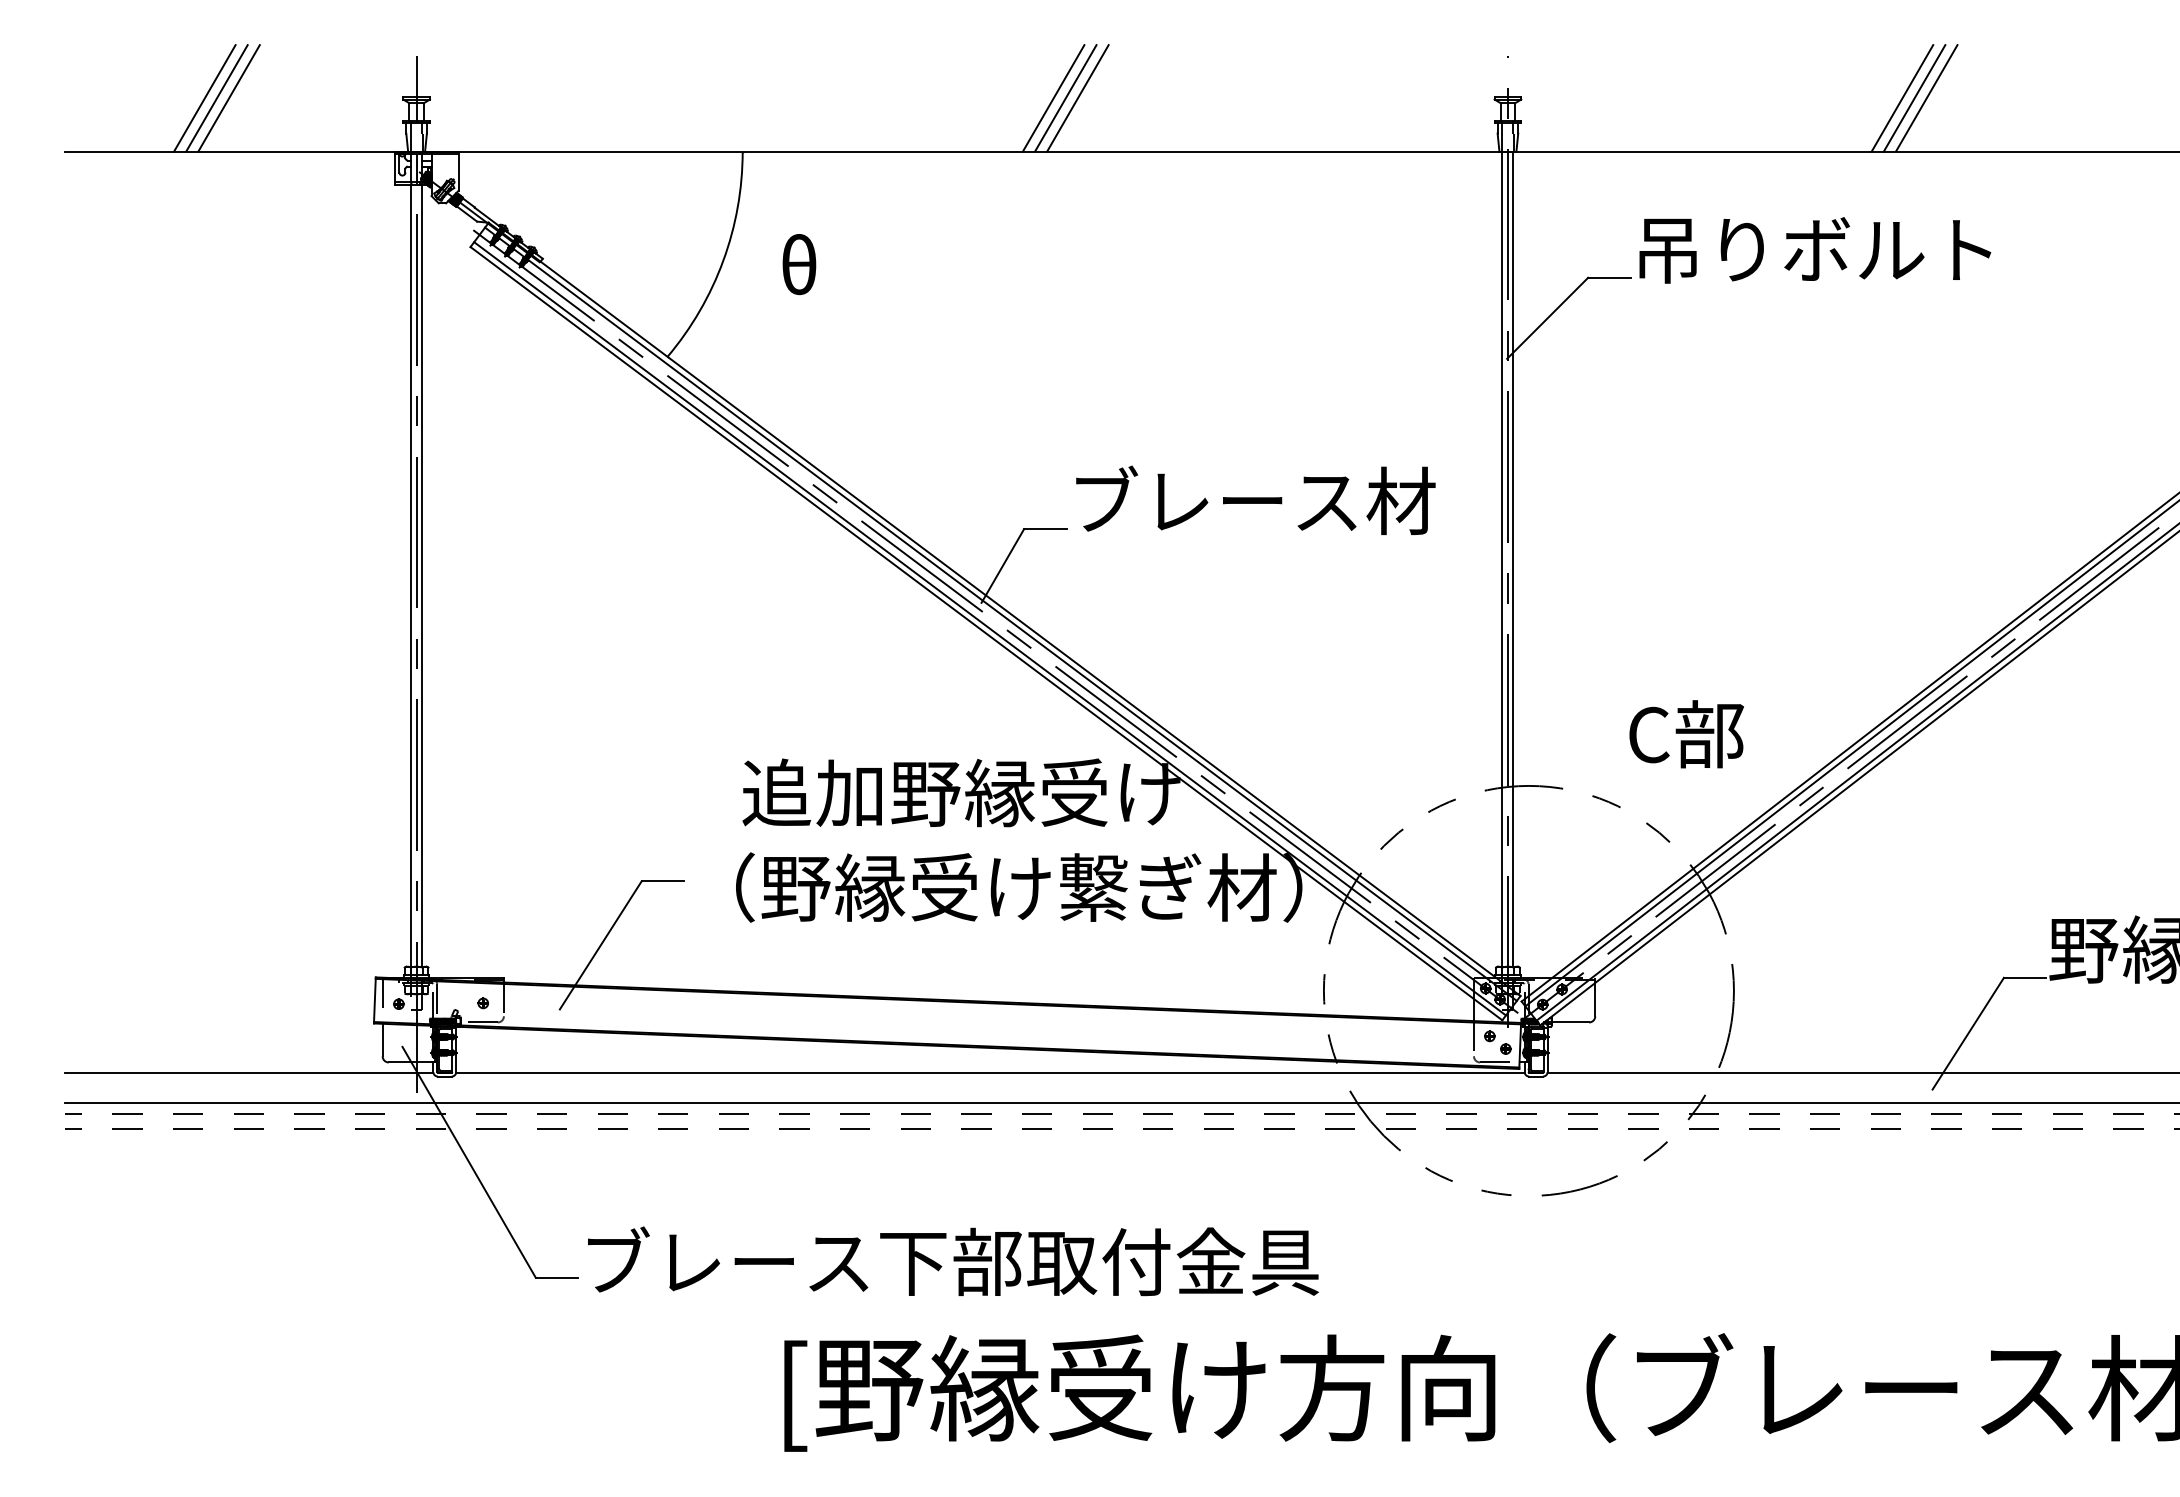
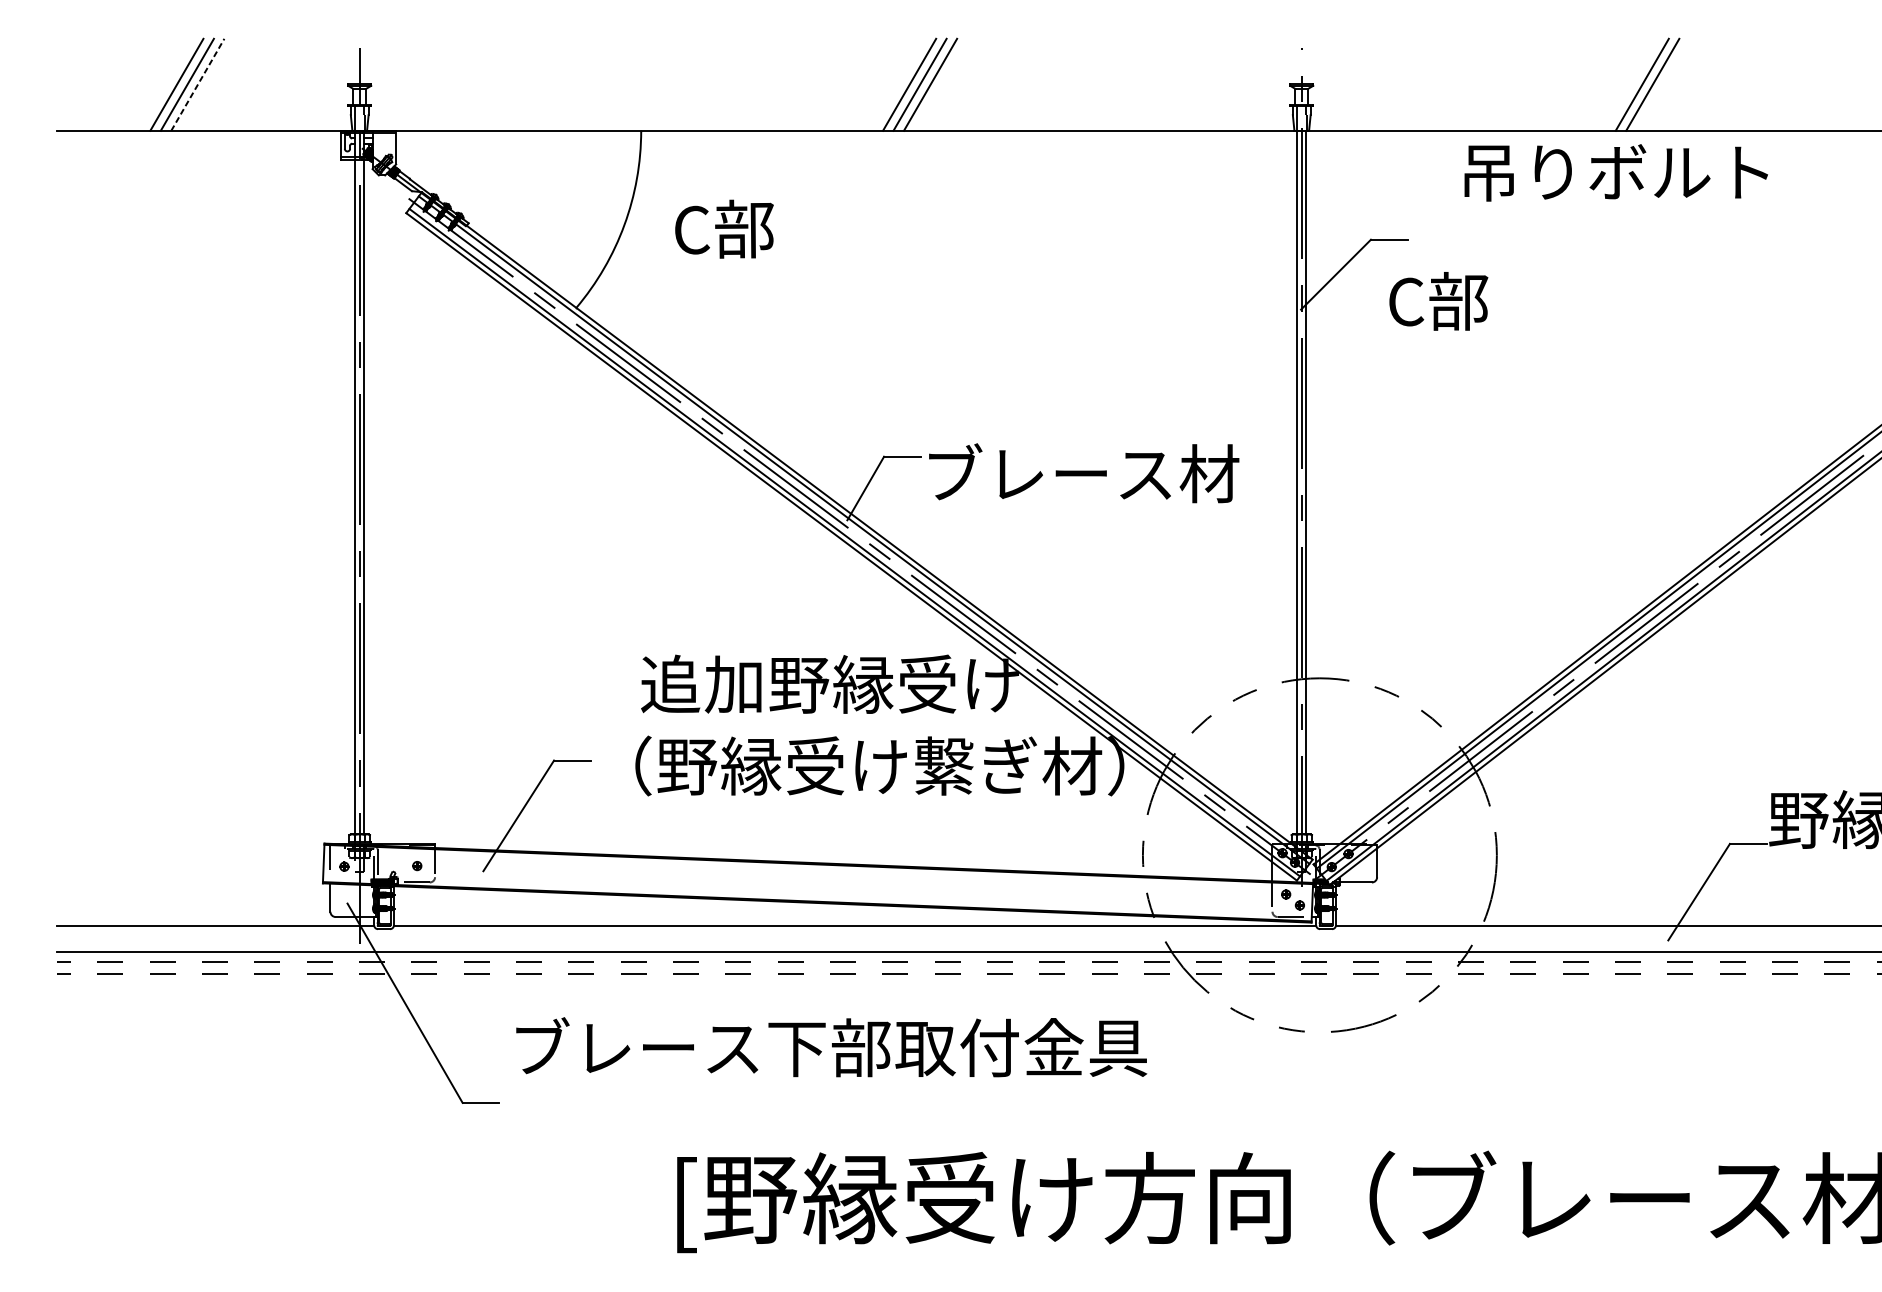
line: (229, 98) -> (198, 84), solid -> dashed
line: (1926, 98) -> (1663, 84), removed
text: (1815, 250) -> (1616, 172), moved
text: (839, 265) -> (724, 229), θ -> C部
text: (1255, 499) -> (1083, 472), moved
text: (1686, 734) -> (1438, 301), moved
text: (953, 1261) -> (831, 1047), moved

